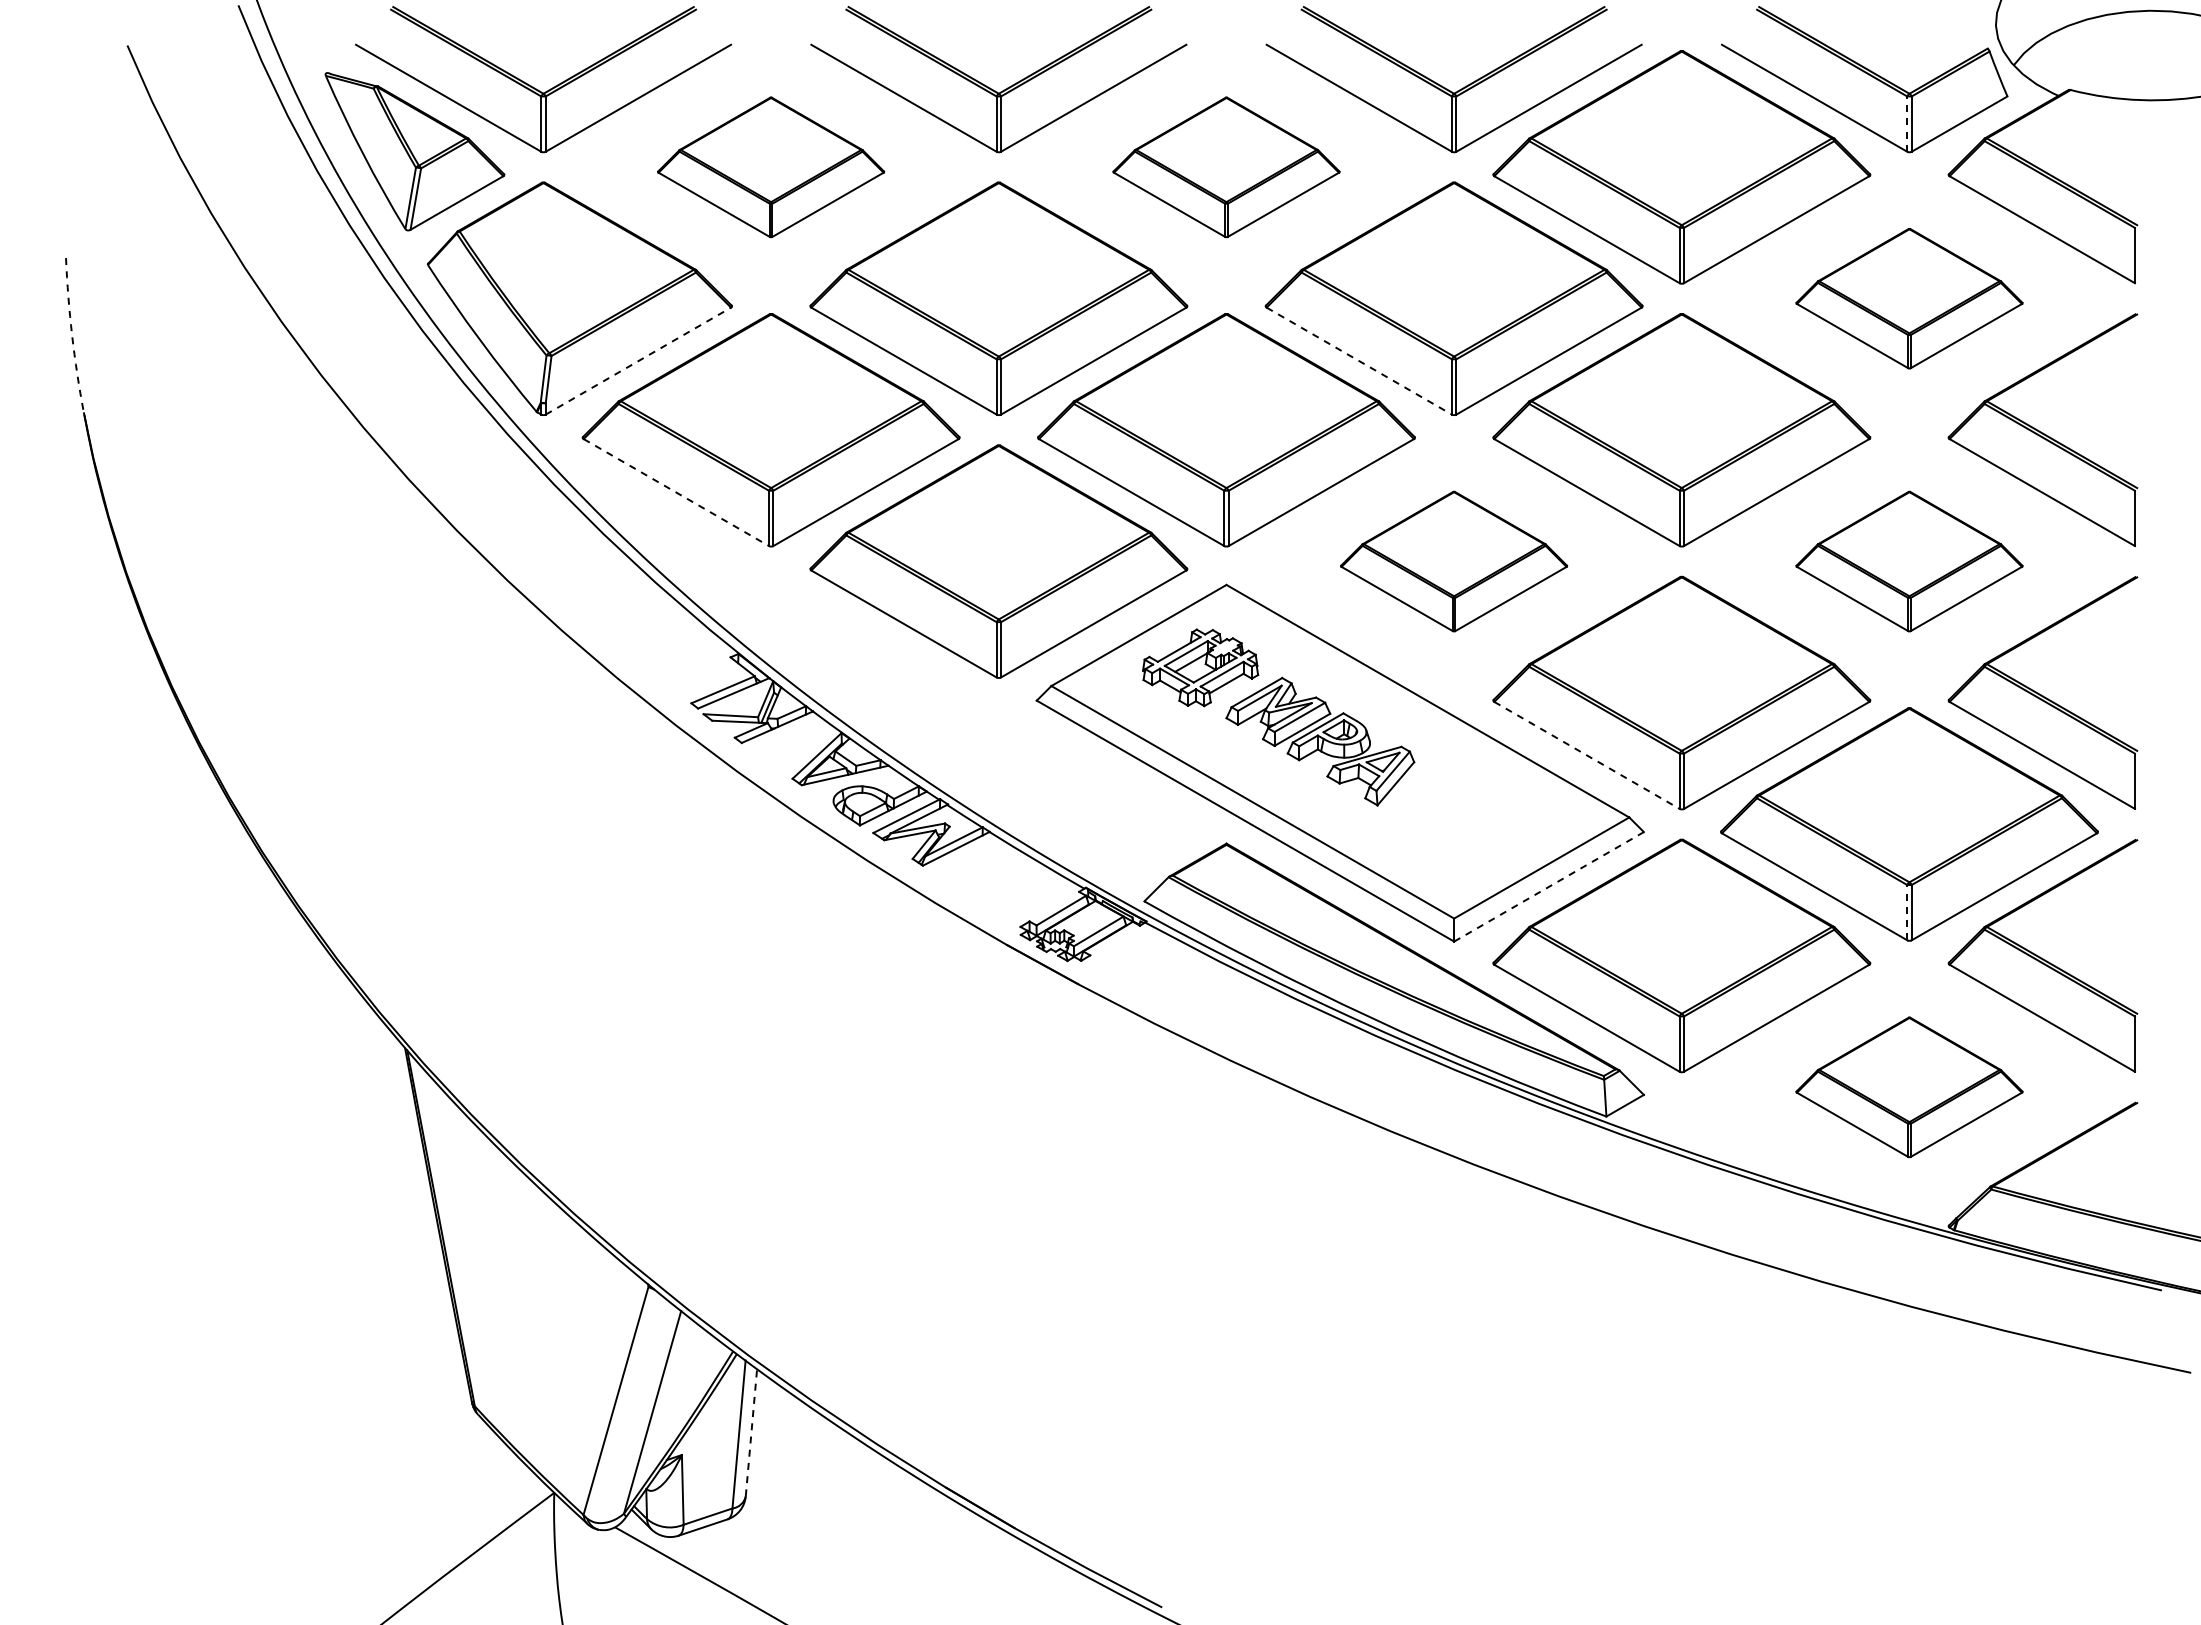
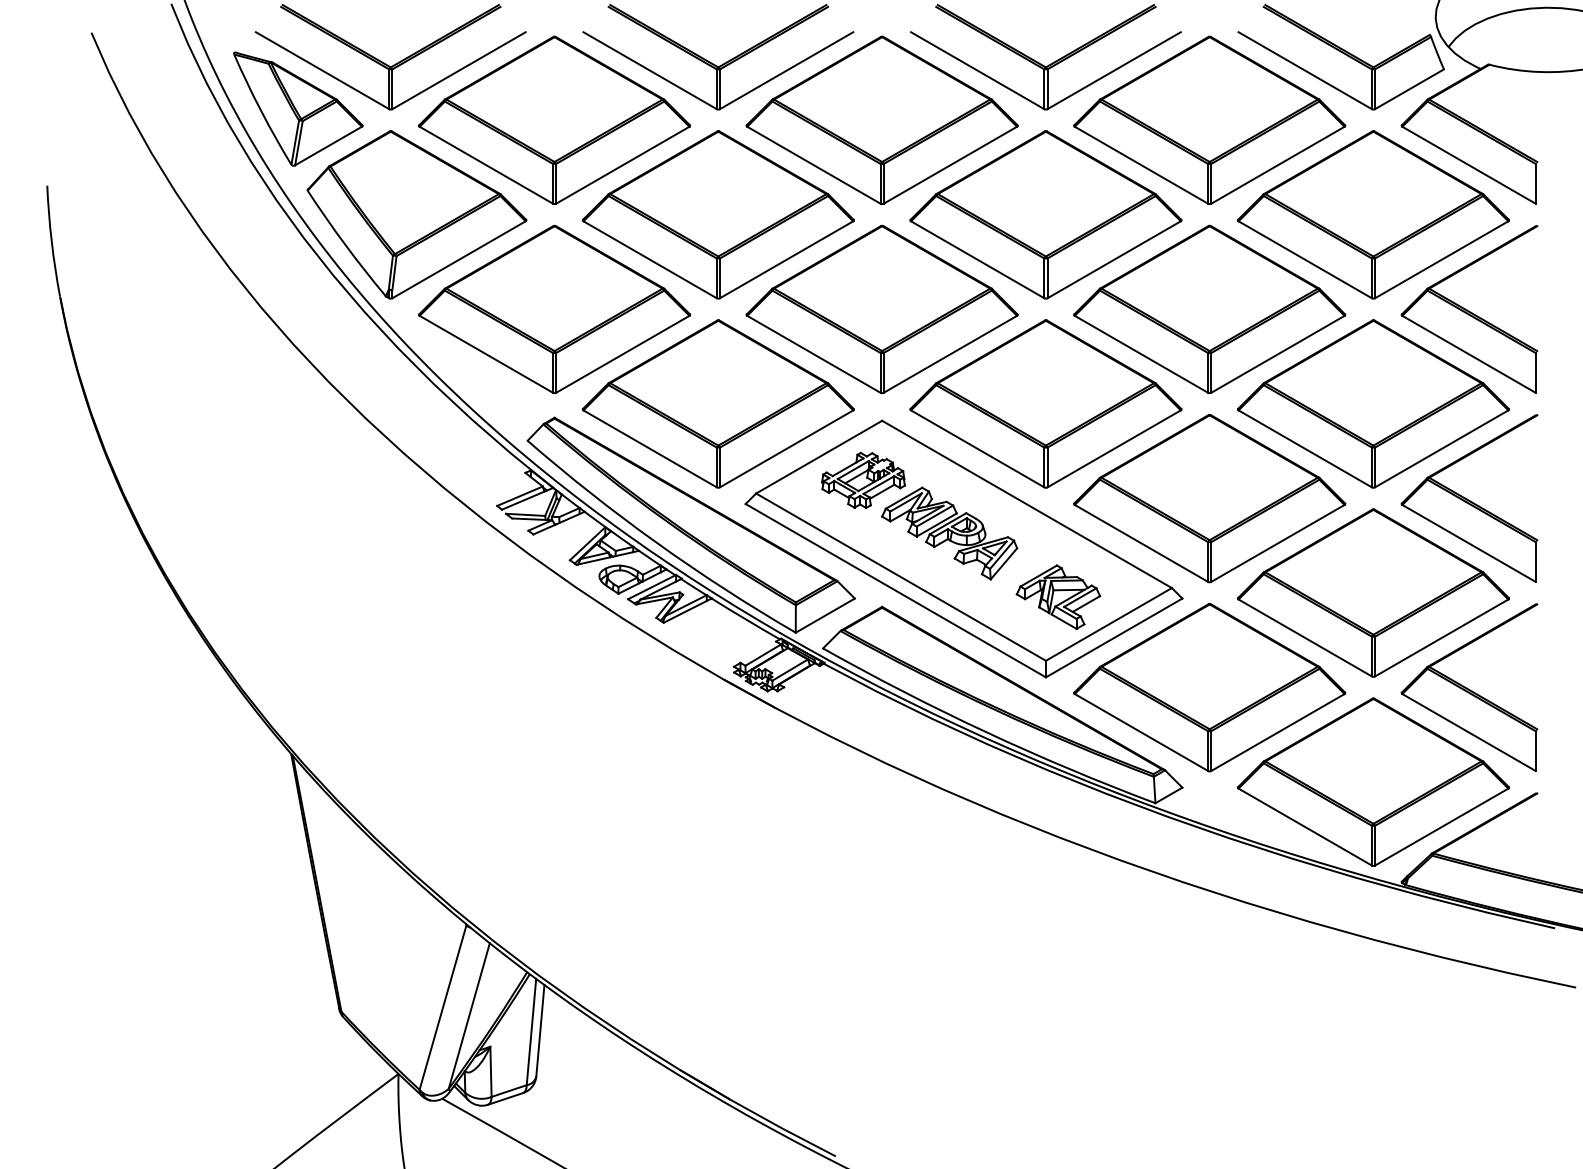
line: (1907, 124) -> (1372, 89), dashed -> solid
part: (770, 167) -> (554, 120), size x1.67
part: (1226, 167) -> (882, 120), size x1.67
part: (1909, 298) -> (1373, 214), size x1.67
arc: (72, 335) -> (51, 241), dashed -> solid
line: (638, 360) -> (459, 259), dashed -> solid
line: (1359, 361) -> (977, 260), dashed -> solid
line: (676, 492) -> (486, 354), dashed -> solid
part: (1453, 561) -> (1045, 403), size x1.67
part: (1909, 561) -> (1373, 403), size x1.67
part: (960, 729) -> (690, 524), added
line: (1587, 755) -> (1141, 543), dashed -> solid
part: (1464, 828) -> (1053, 596), added
line: (1549, 886) -> (1114, 637), dashed -> solid
line: (1907, 912) -> (1372, 656), dashed -> solid
part: (1909, 1087) -> (1373, 782), size x1.67
line: (751, 1432) -> (540, 1030), dashed -> solid

